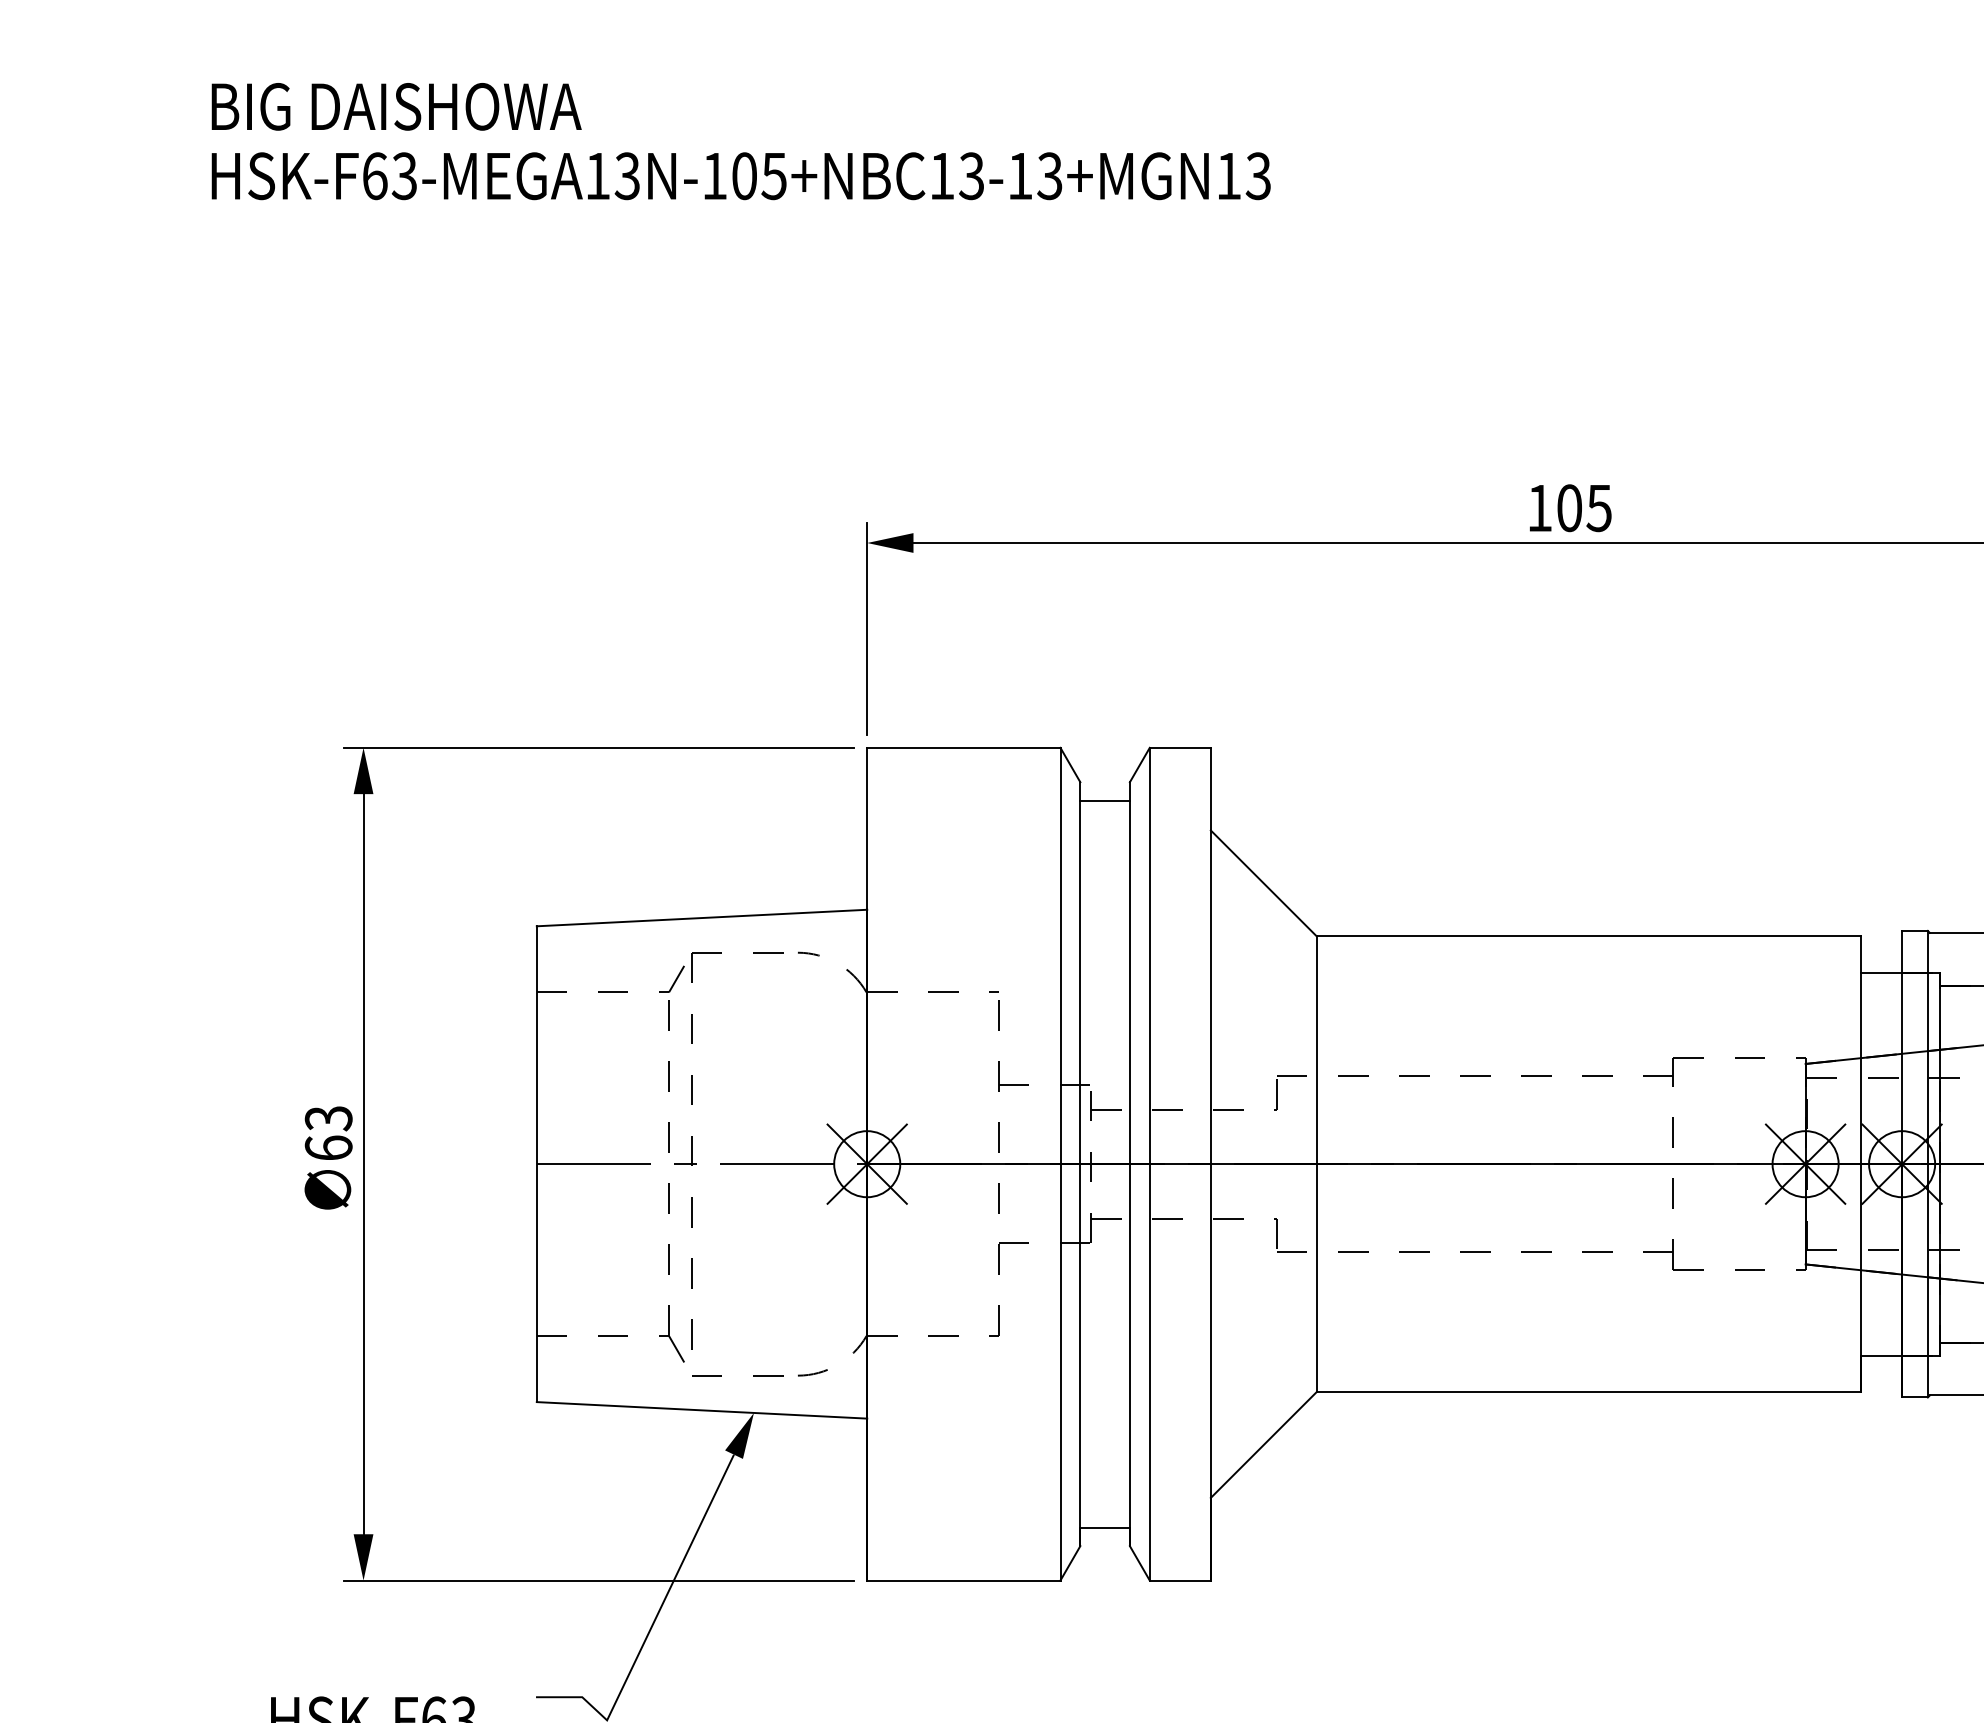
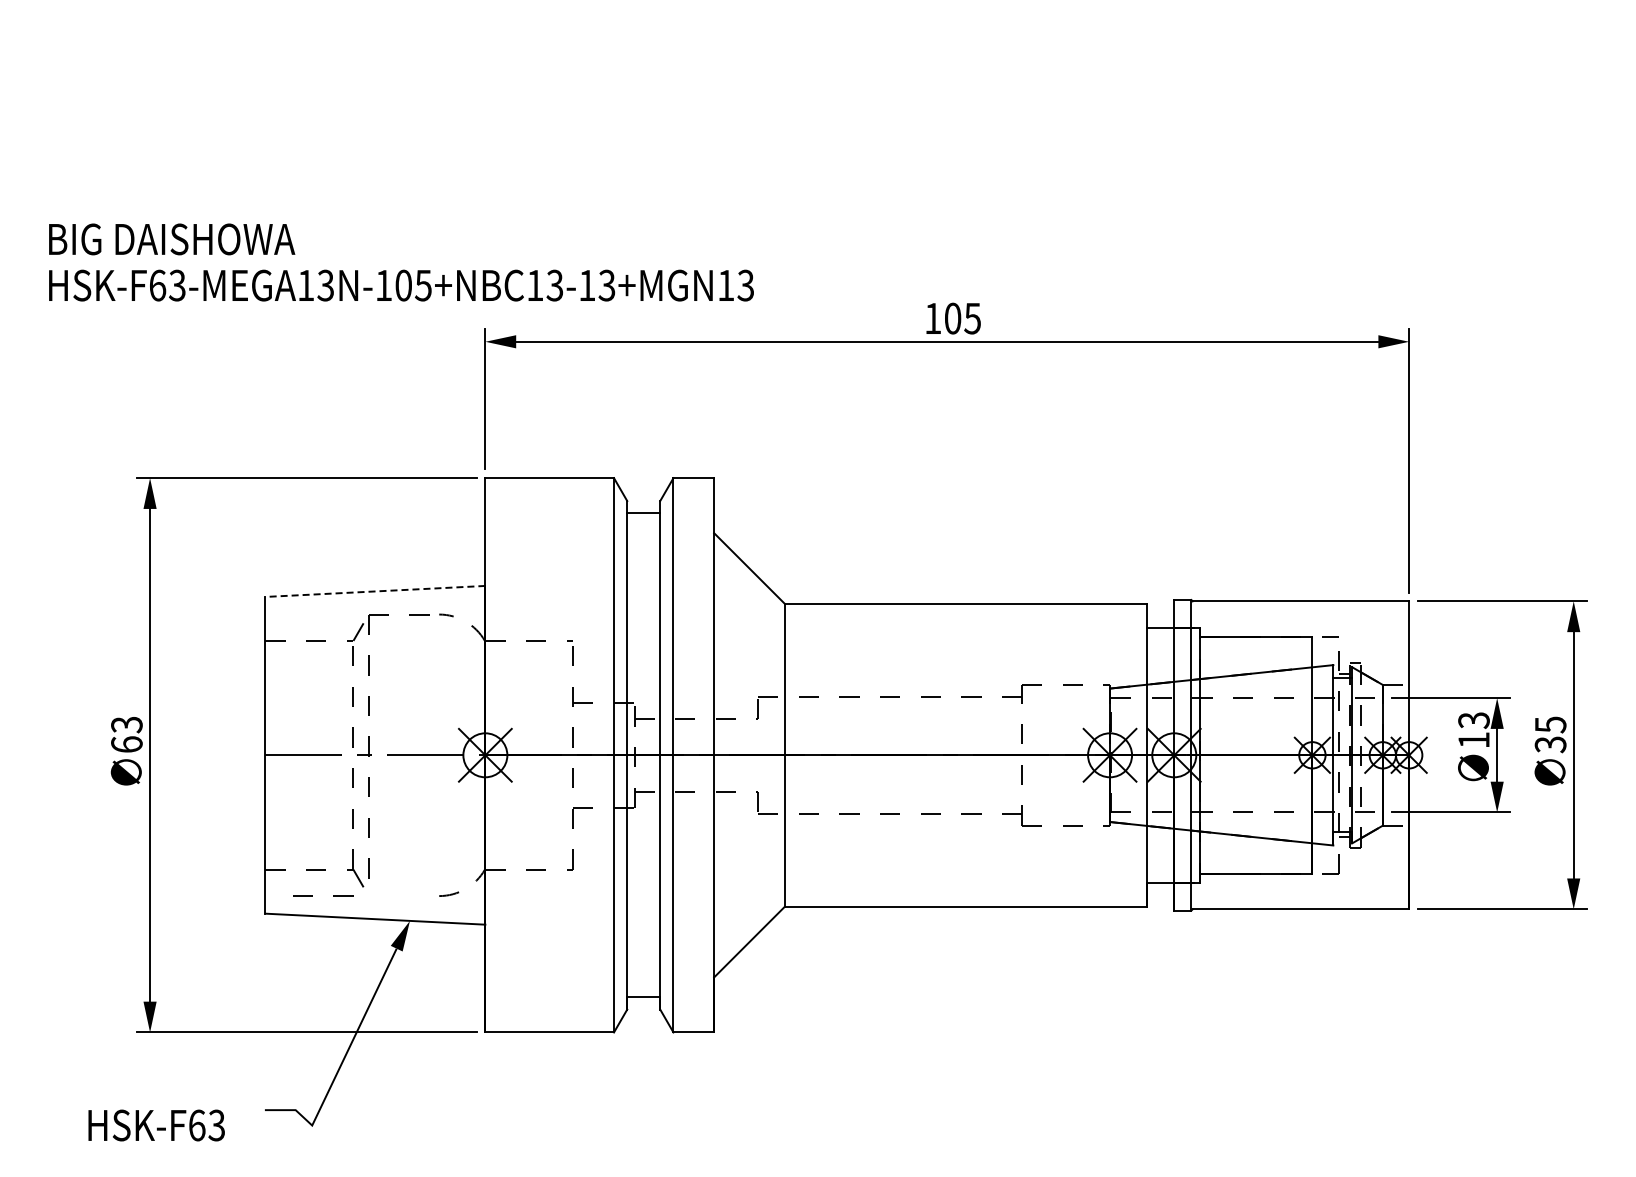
text: (741, 141) -> (401, 262), moved
line: (700, 918) -> (374, 591), solid -> dashed
line: (753, 1374) -> (333, 895), moved

